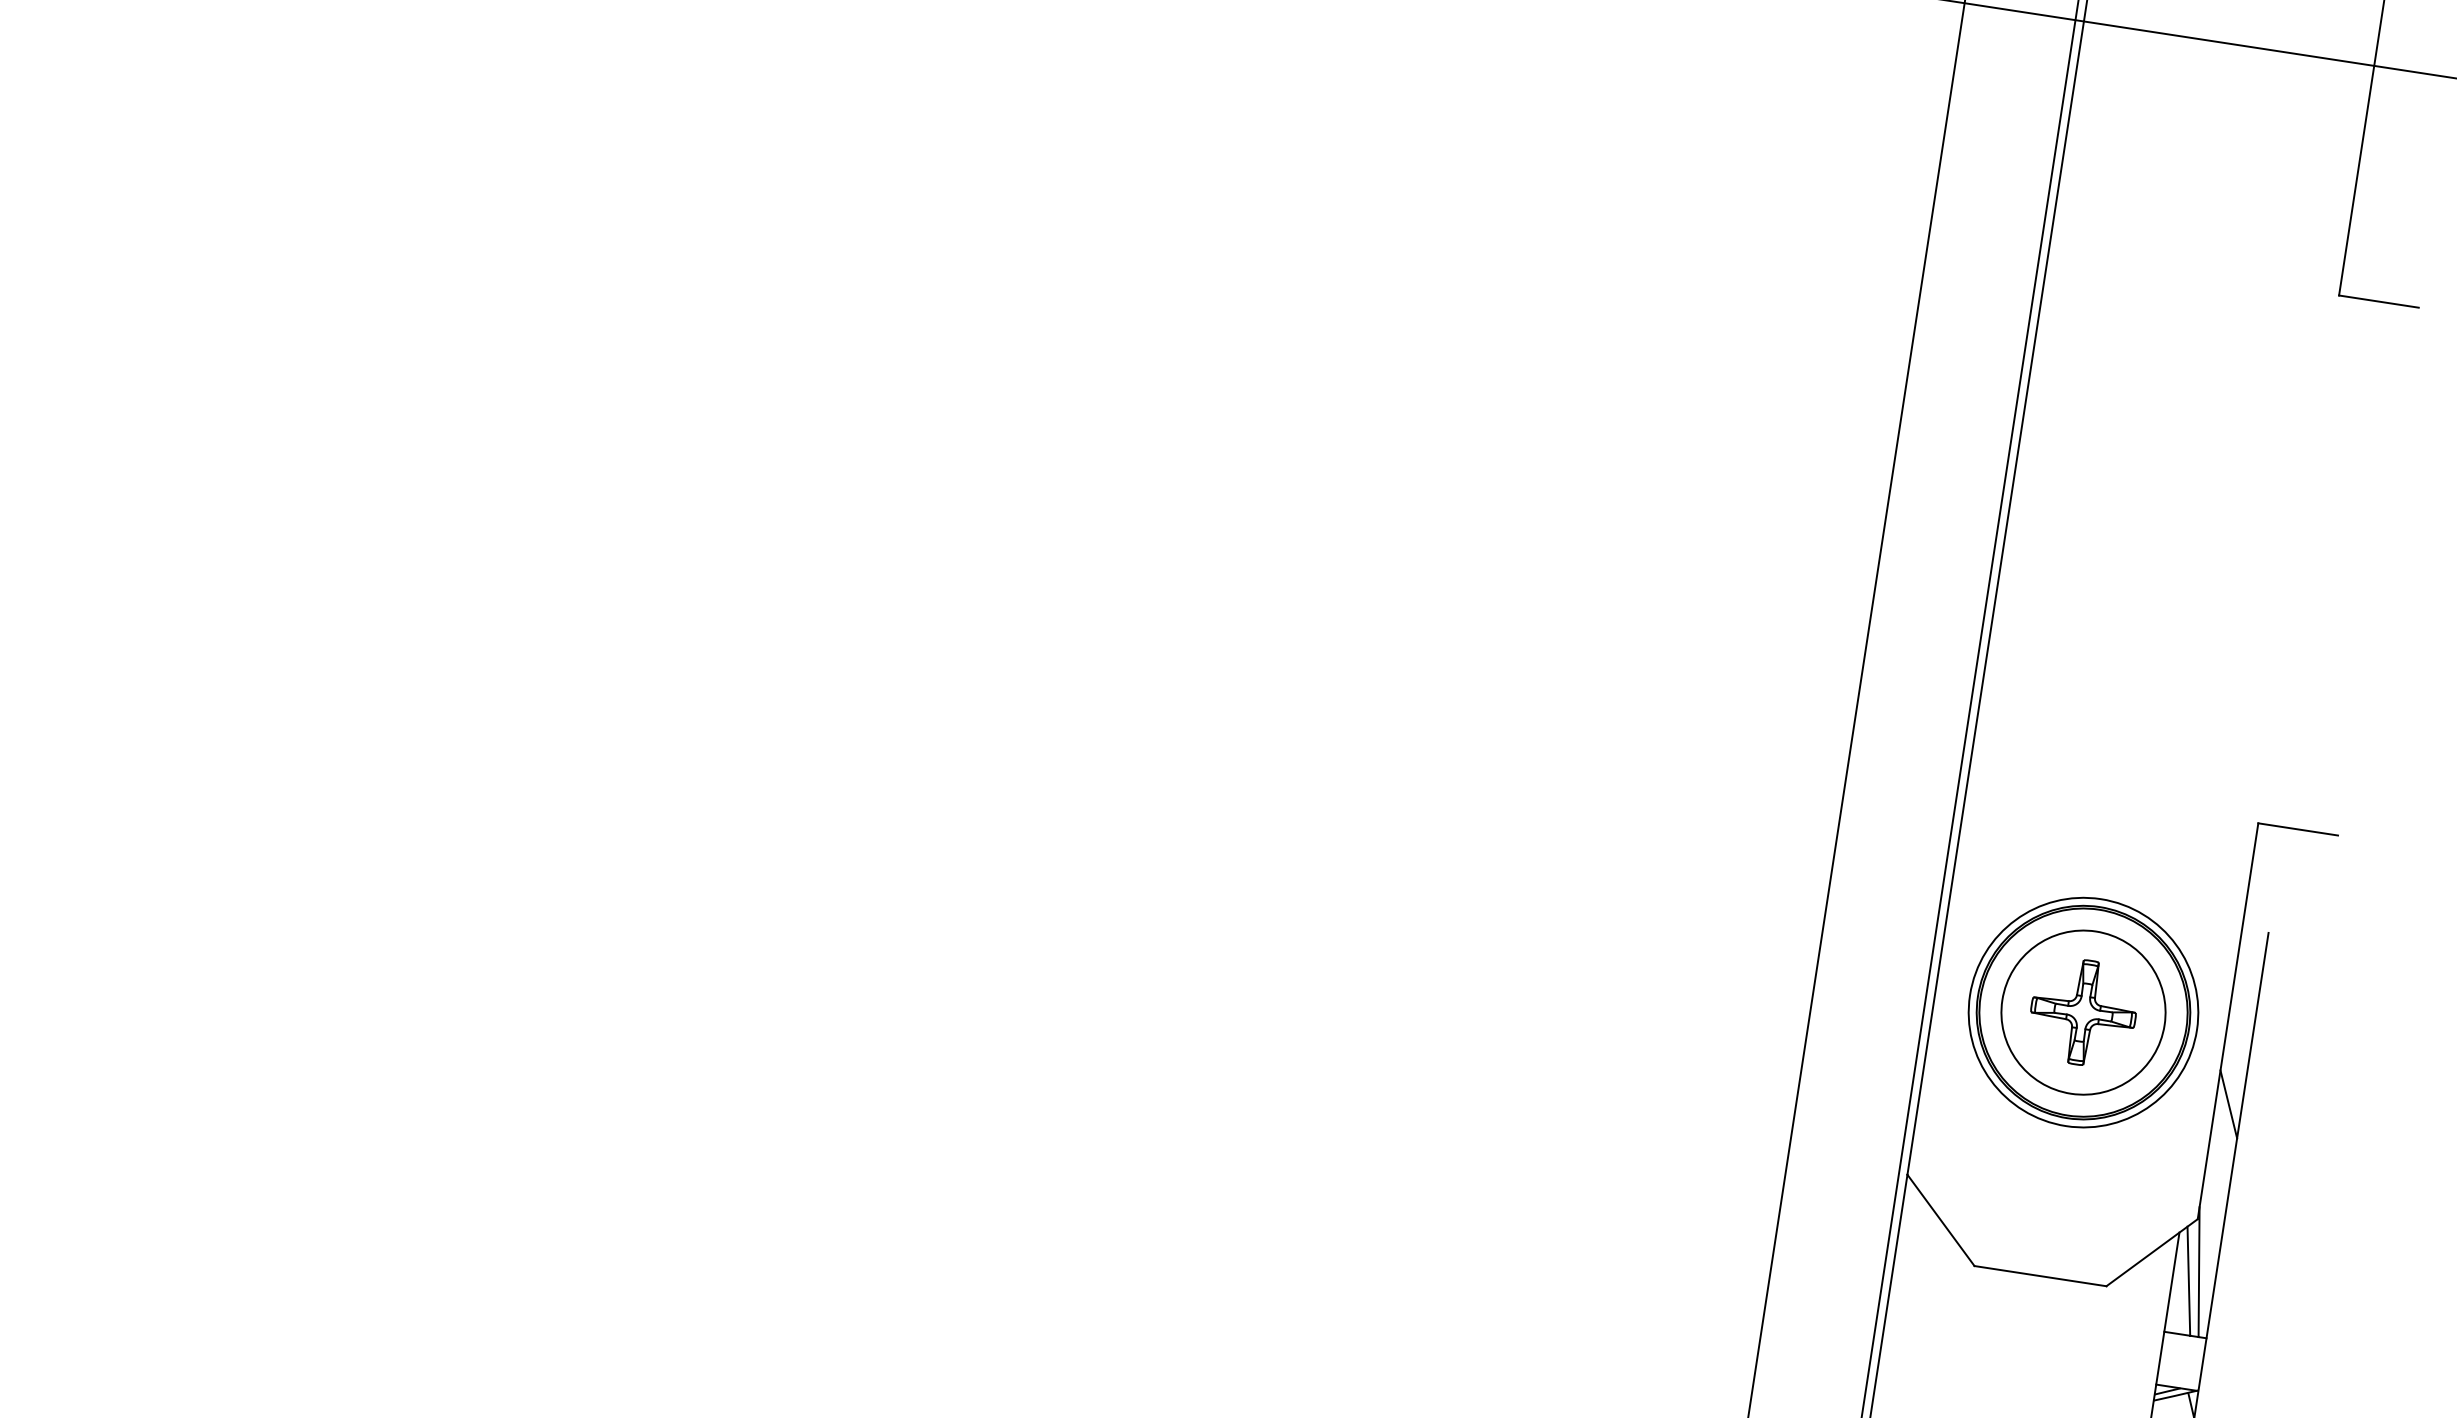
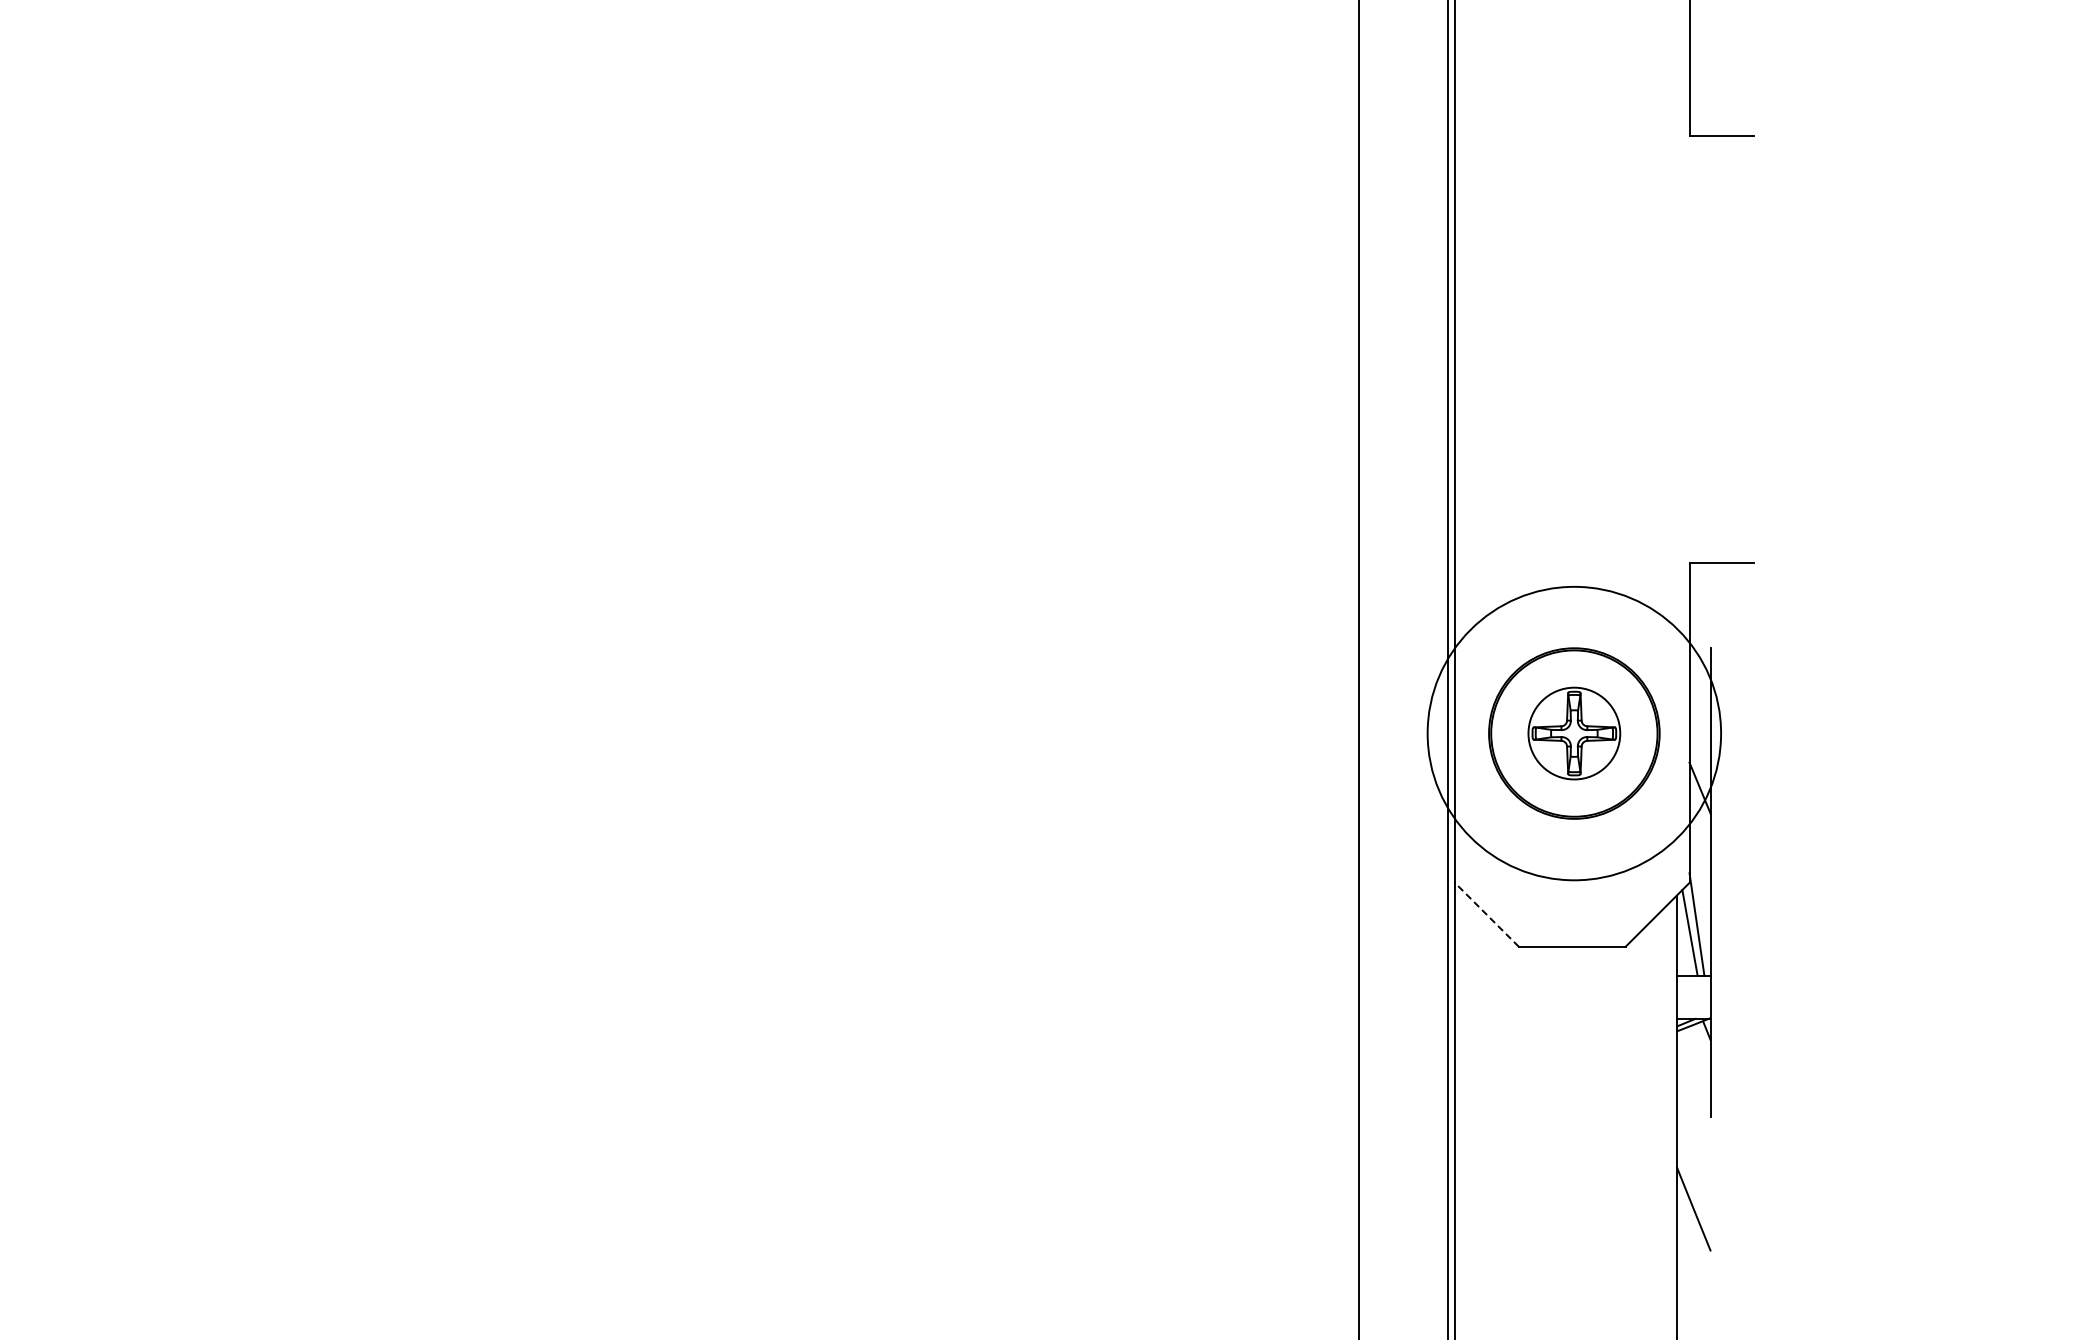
circle: (2082, 1012) -> (1573, 733), size x0.7
circle: (2083, 1012) -> (1574, 733), size x1.6
line: (1940, 1219) -> (1486, 914), solid -> dashed

